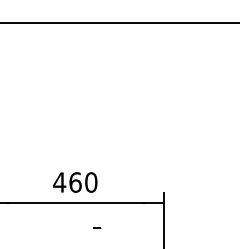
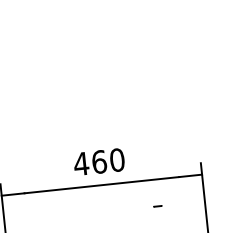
part: (97, 227) -> (157, 205), moved

